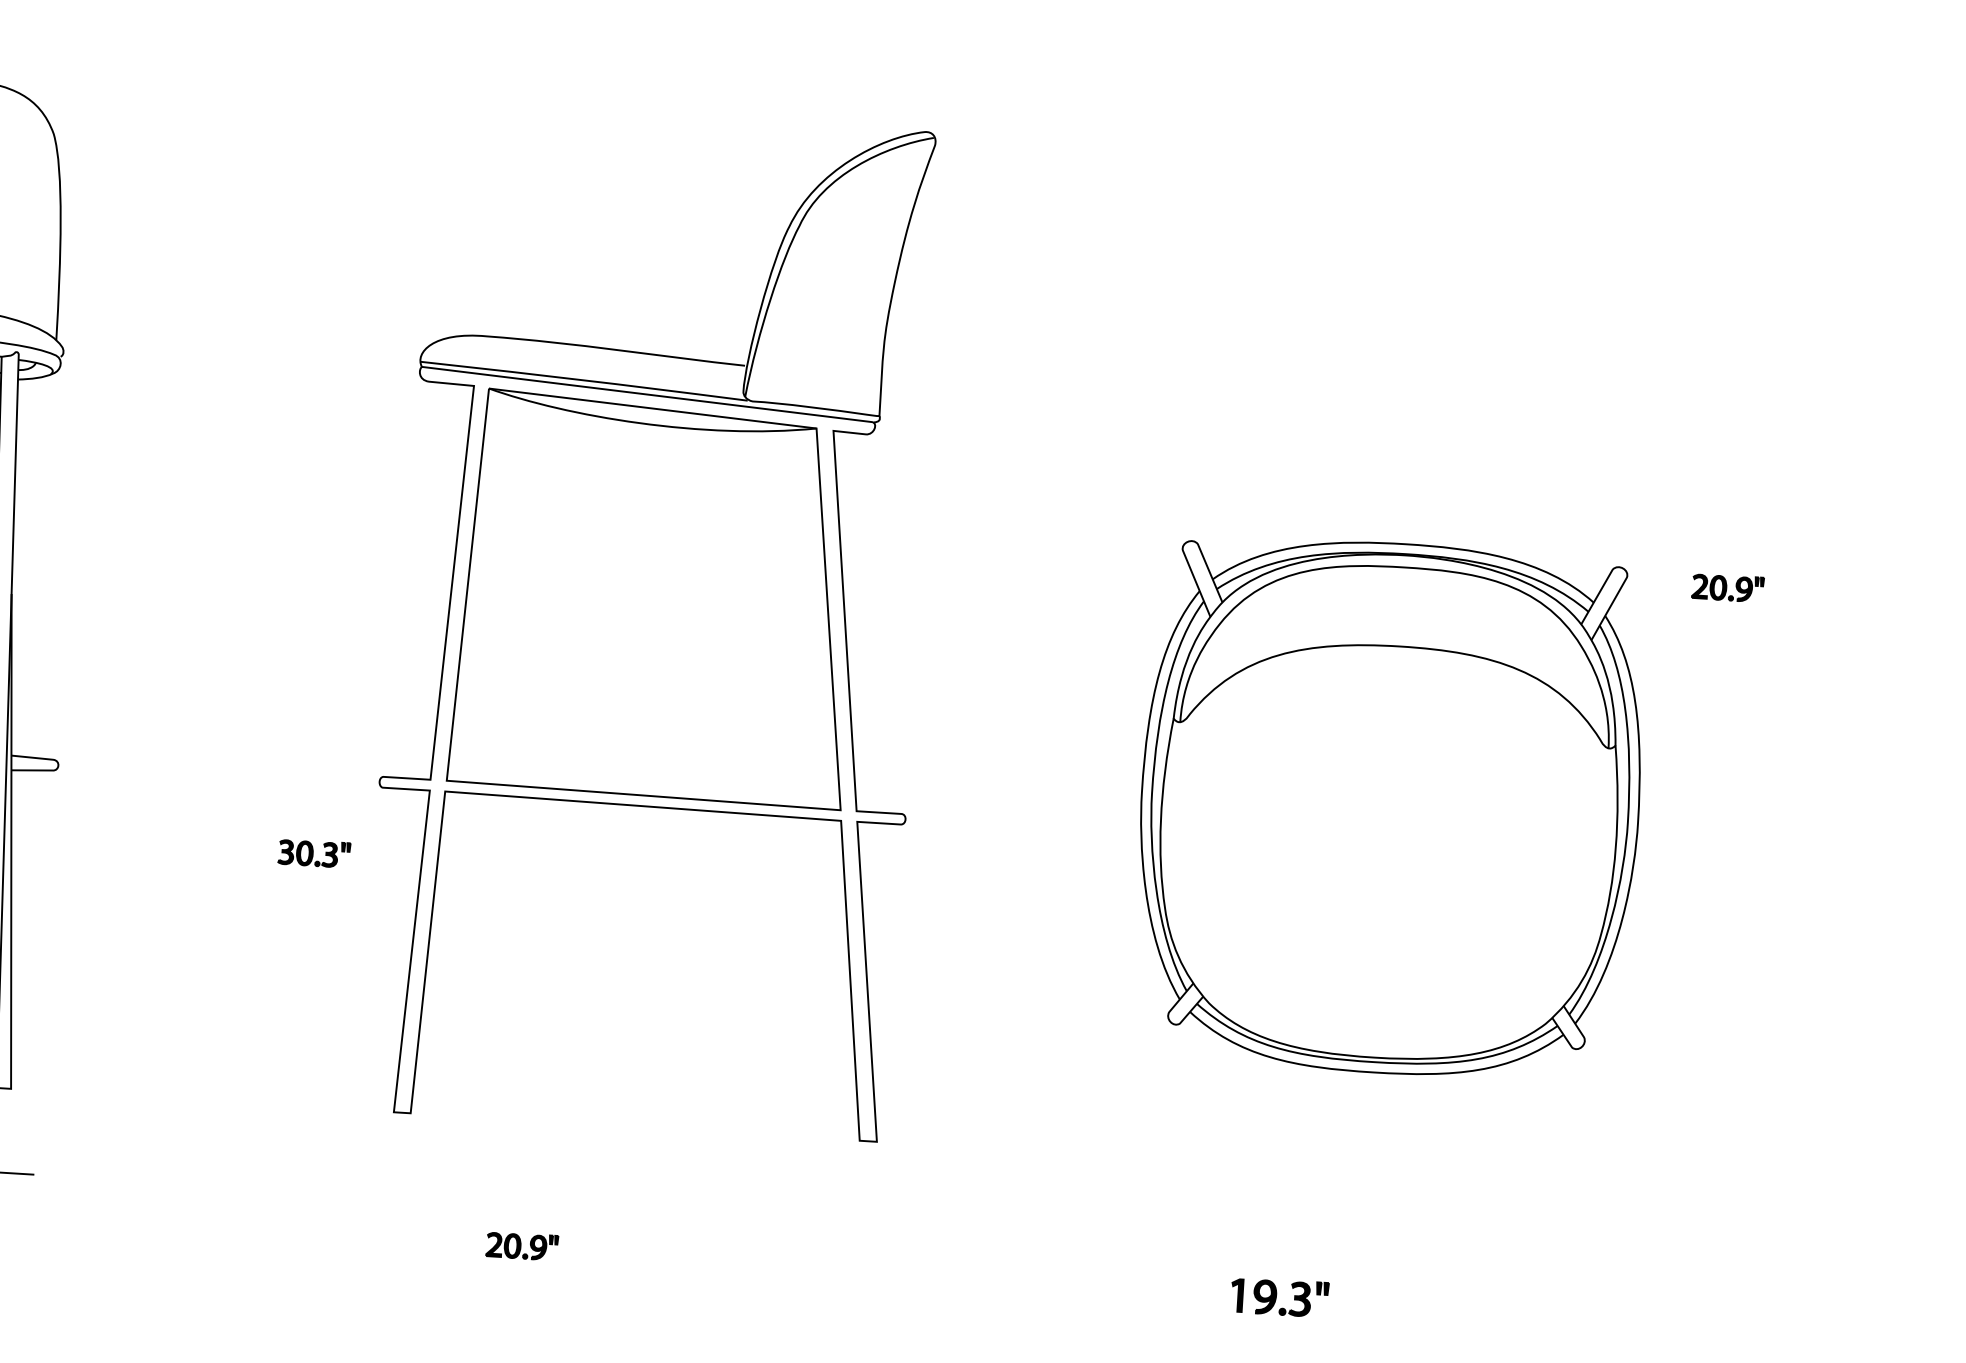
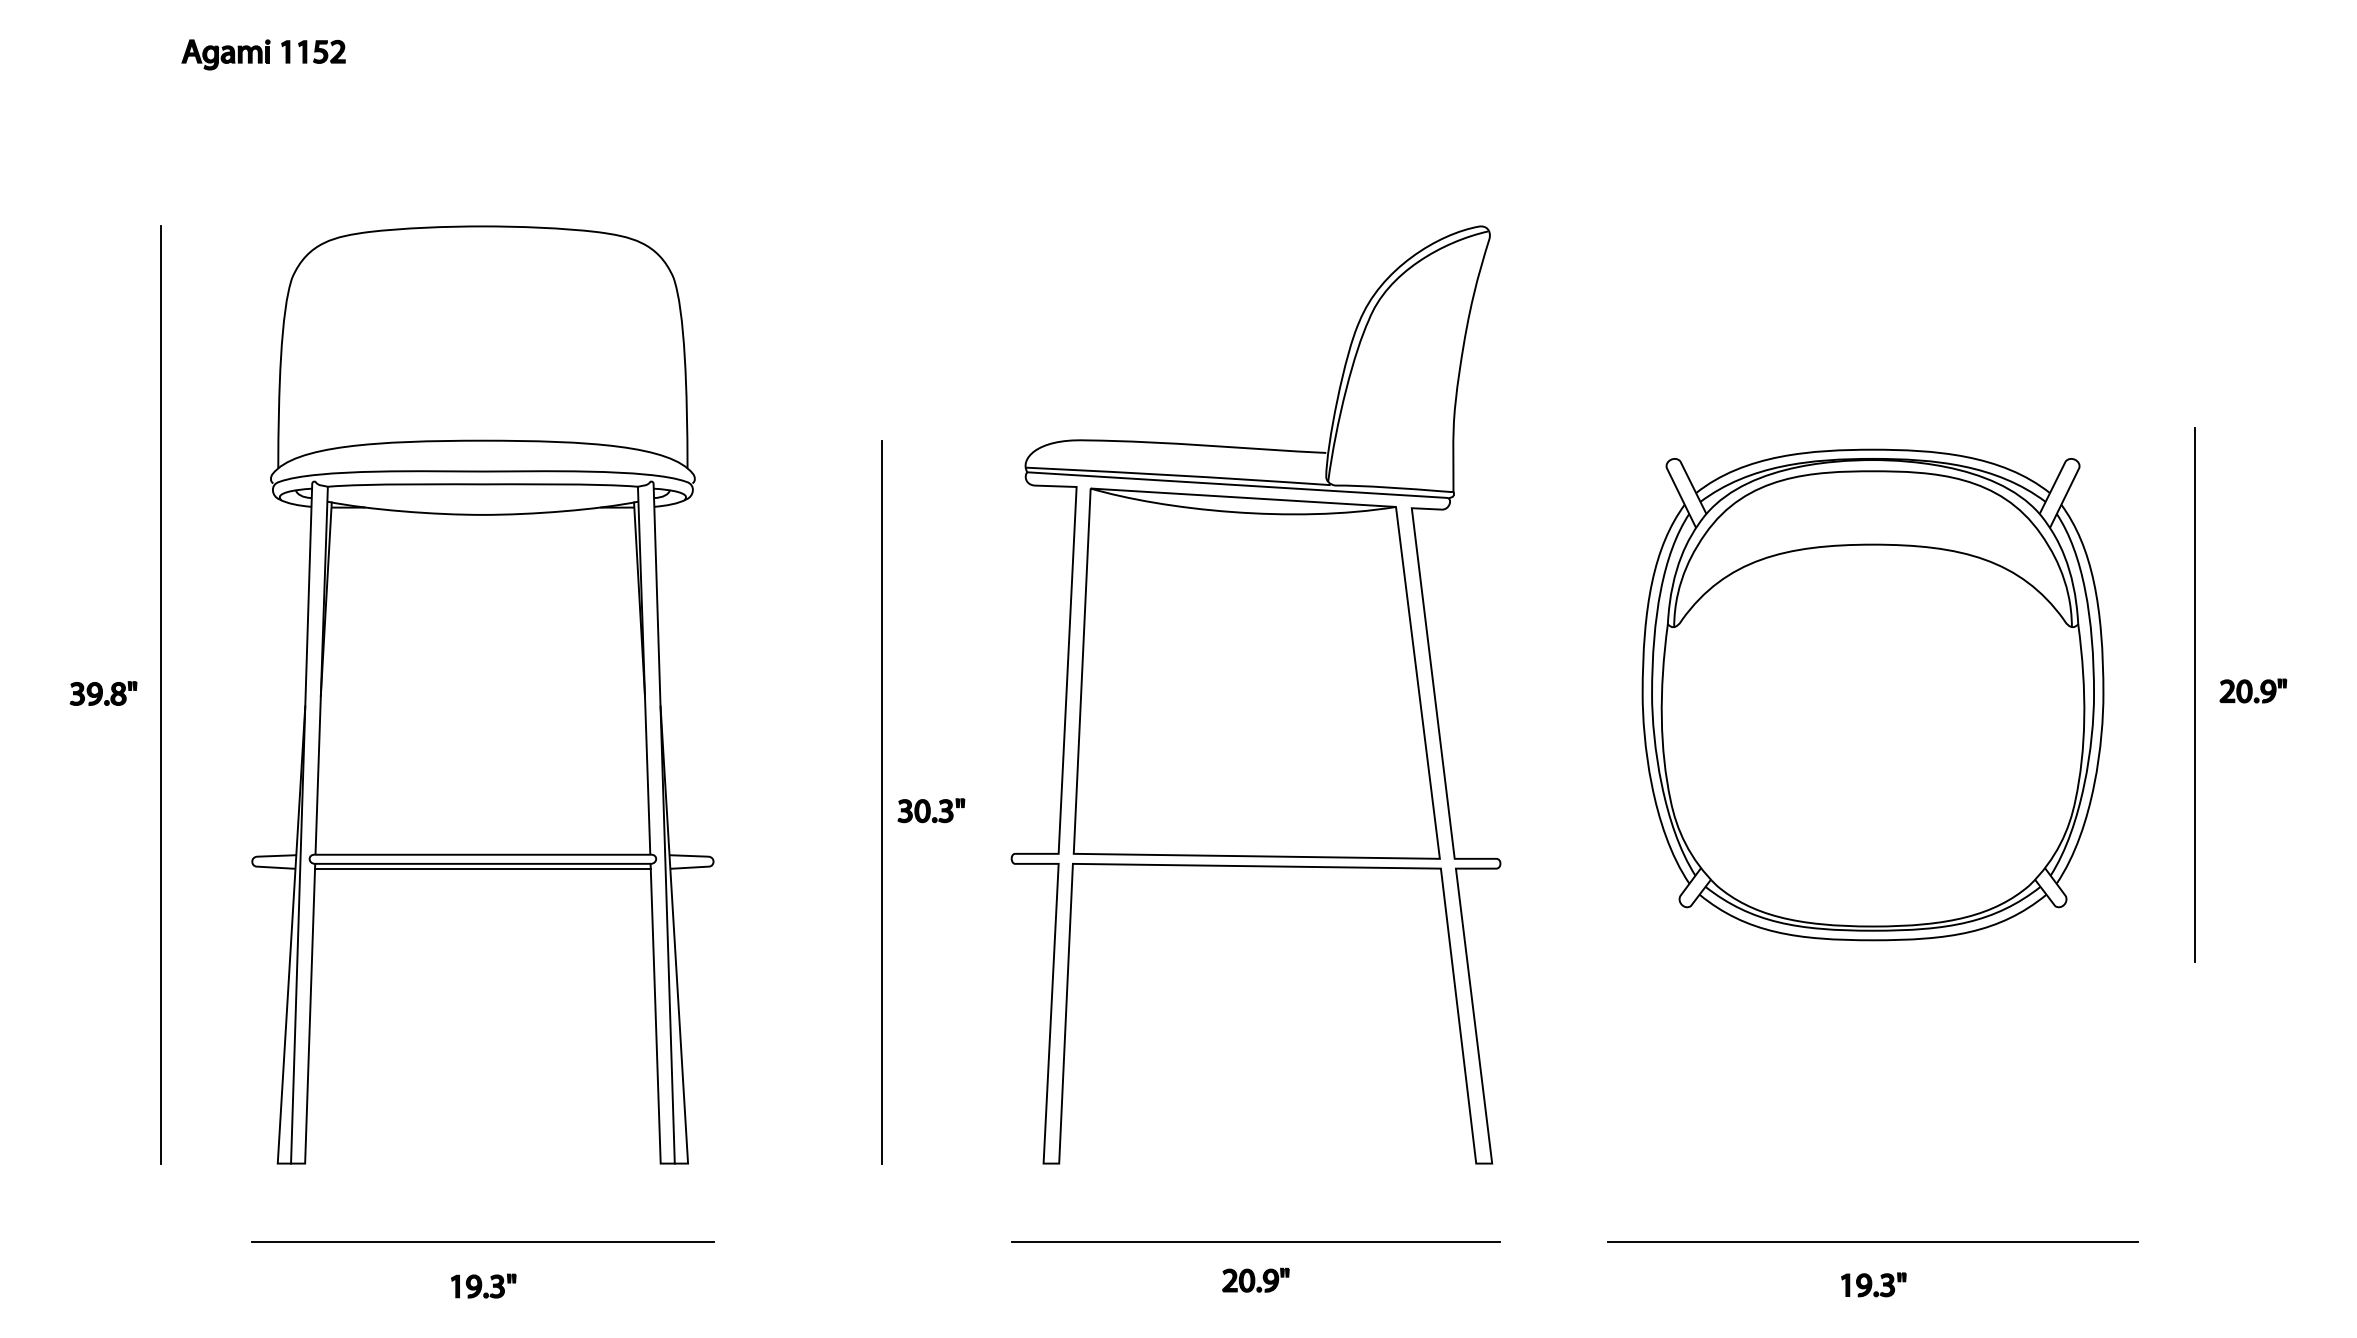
part: (1728, 587) -> (2253, 690), moved
line: (1665, 683) -> (2195, 694), added
line: (243, 711) -> (881, 801), added
part: (1389, 807) -> (1872, 694), moved
part: (314, 853) -> (931, 810), moved
line: (616, 1210) -> (1255, 1241), added
part: (521, 1245) -> (1255, 1279), moved
line: (1281, 1250) -> (1872, 1241), added
part: (1279, 1297) -> (1873, 1284), size x0.71

